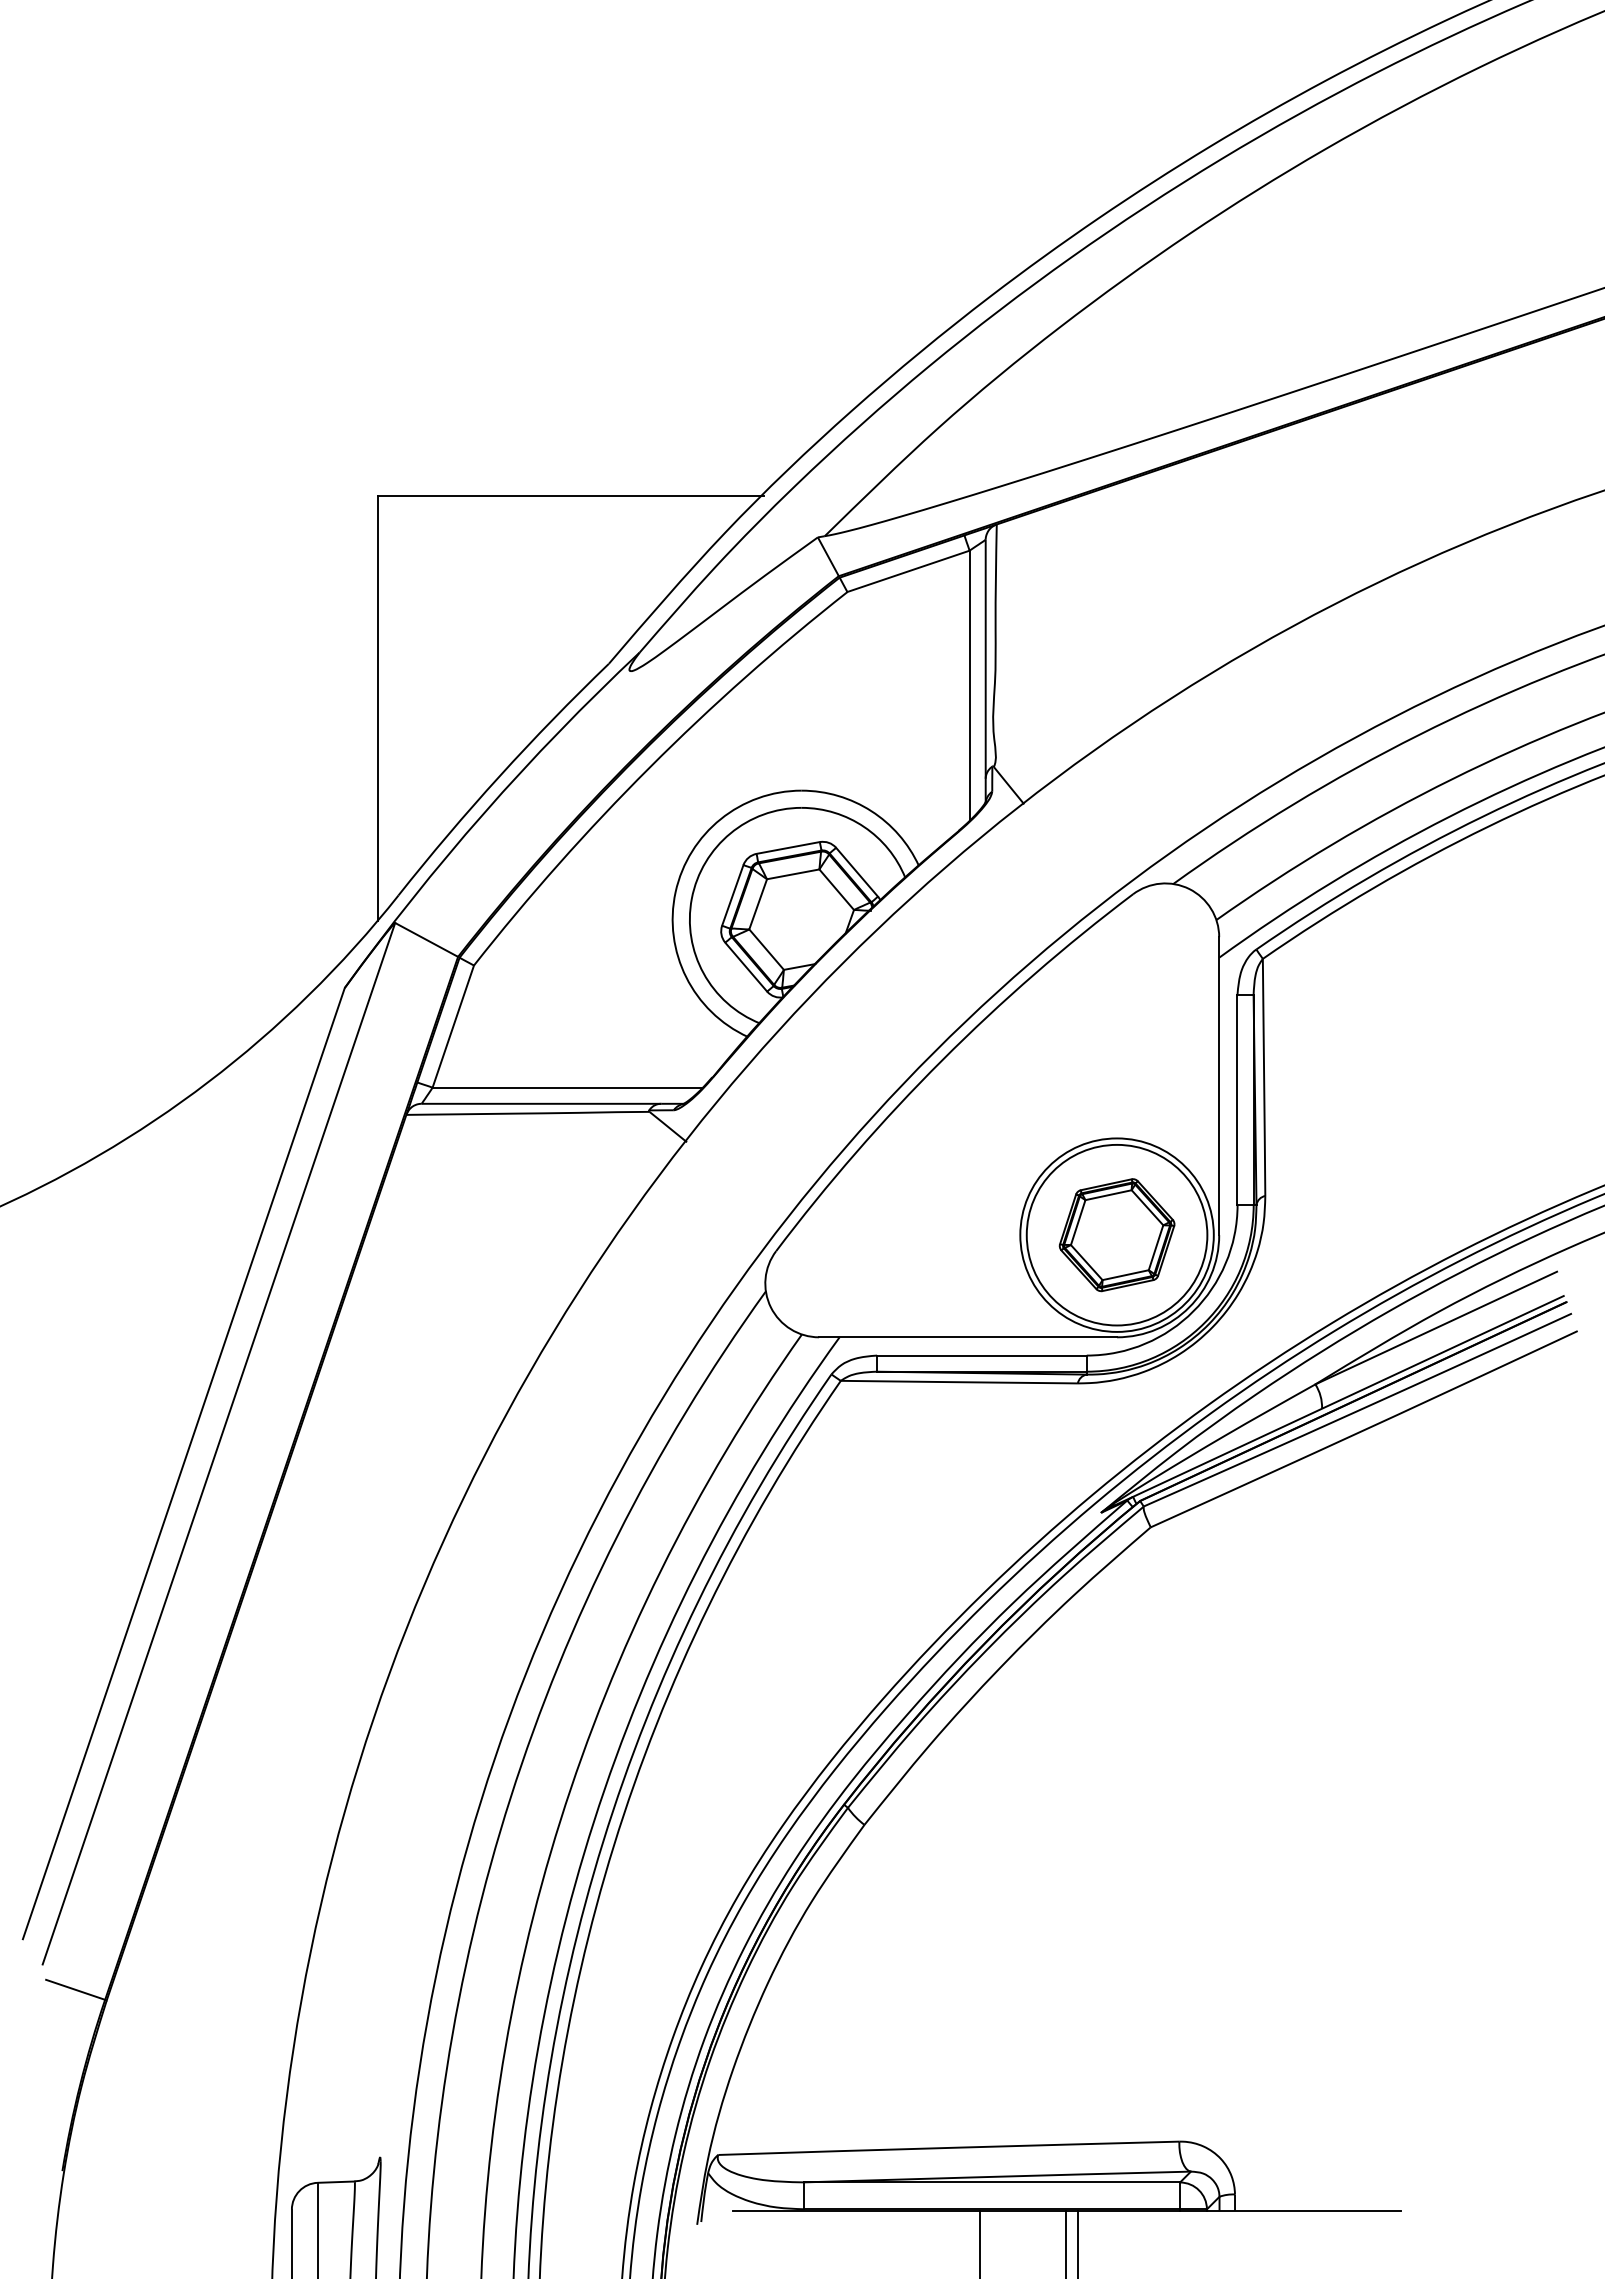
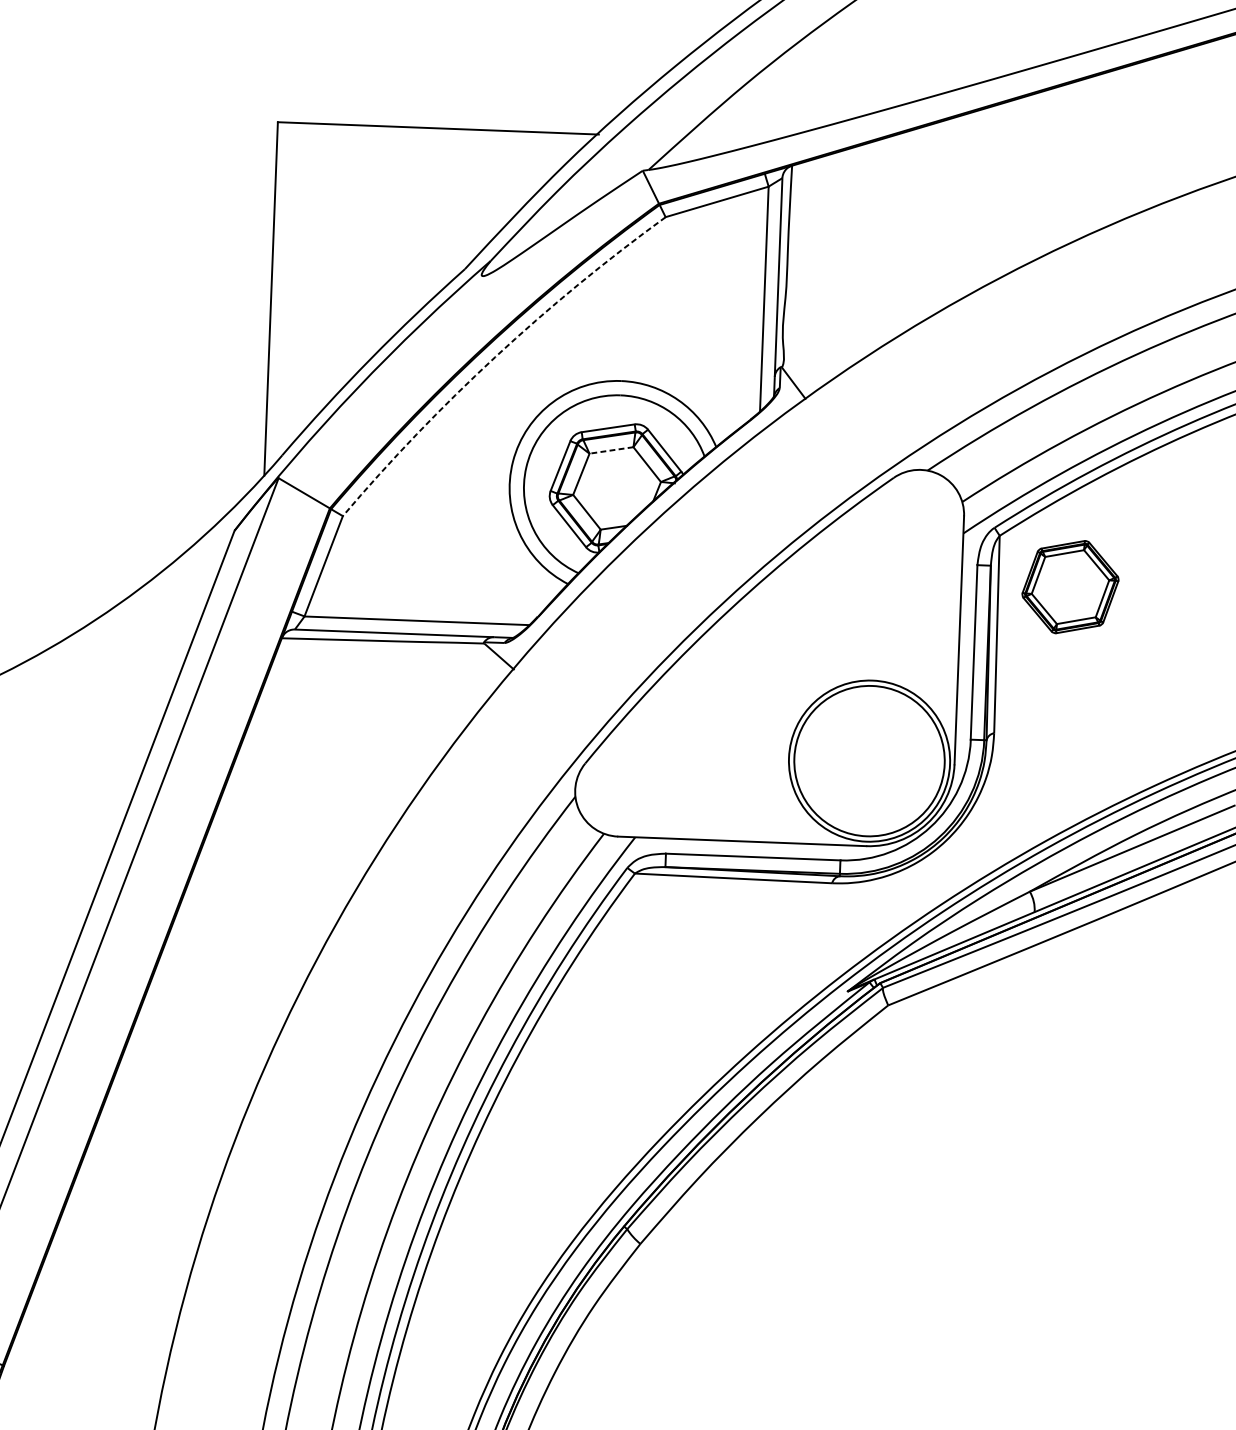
arc: (649, 767) -> (495, 356), solid -> dashed
line: (793, 874) -> (611, 450), solid -> dashed
part: (1116, 1235) -> (1069, 587), moved

